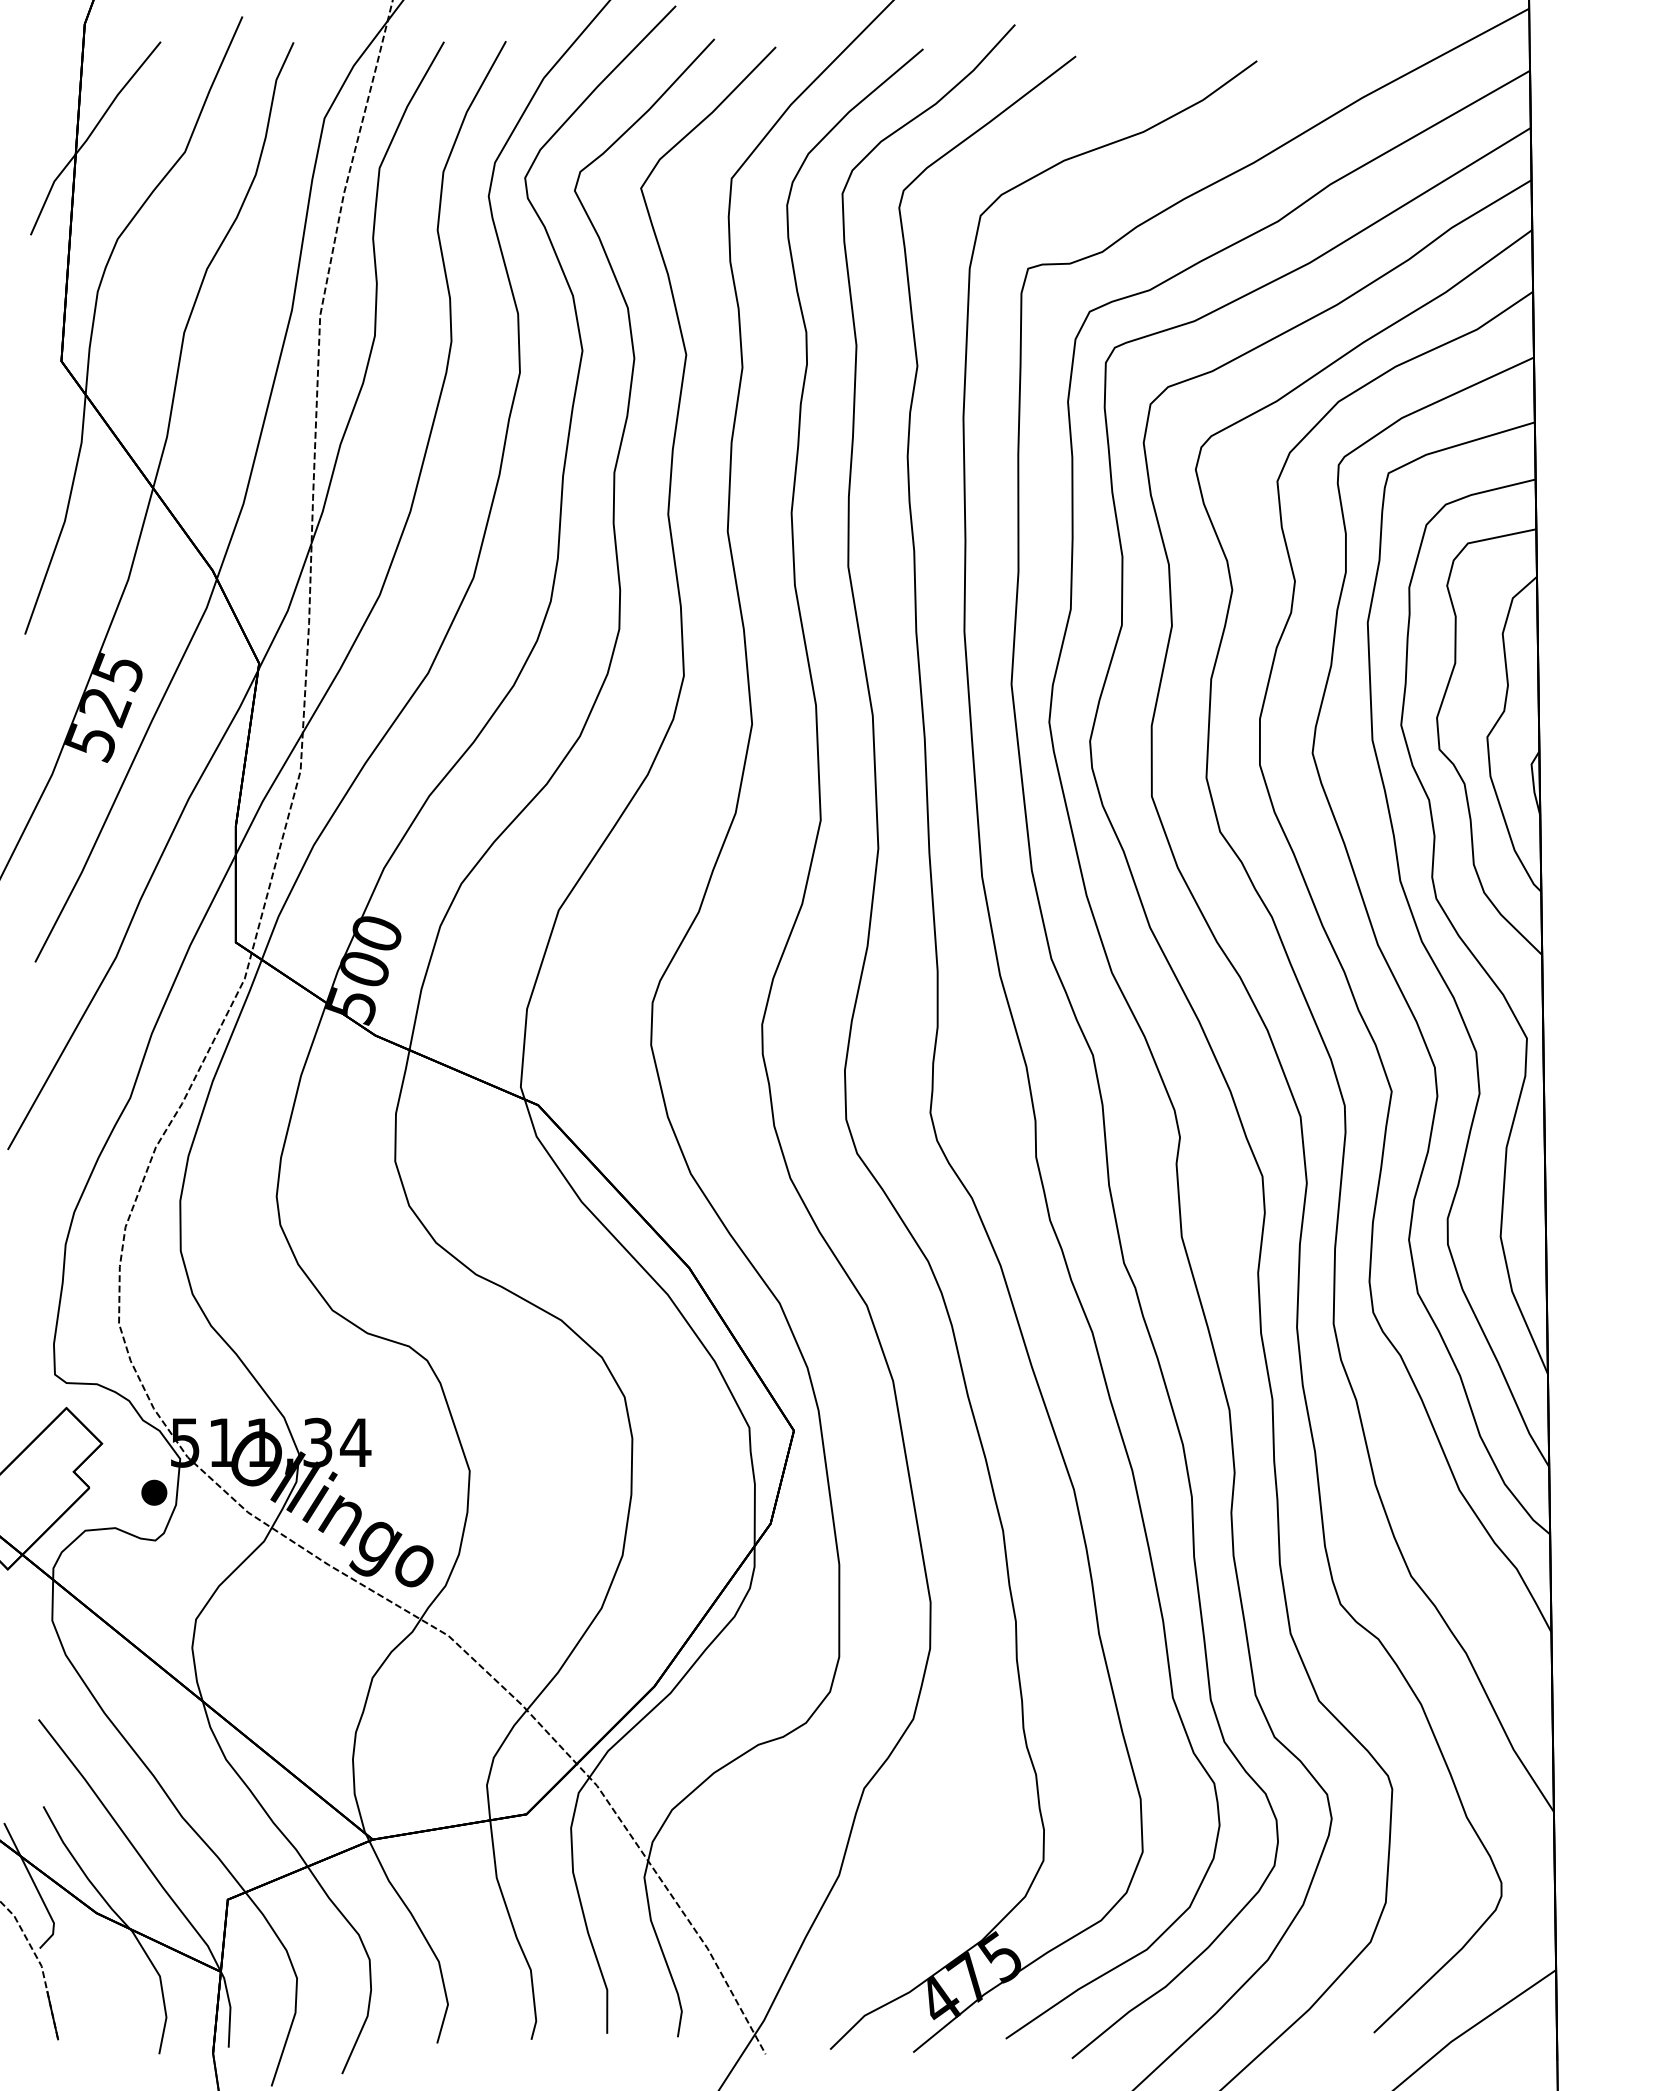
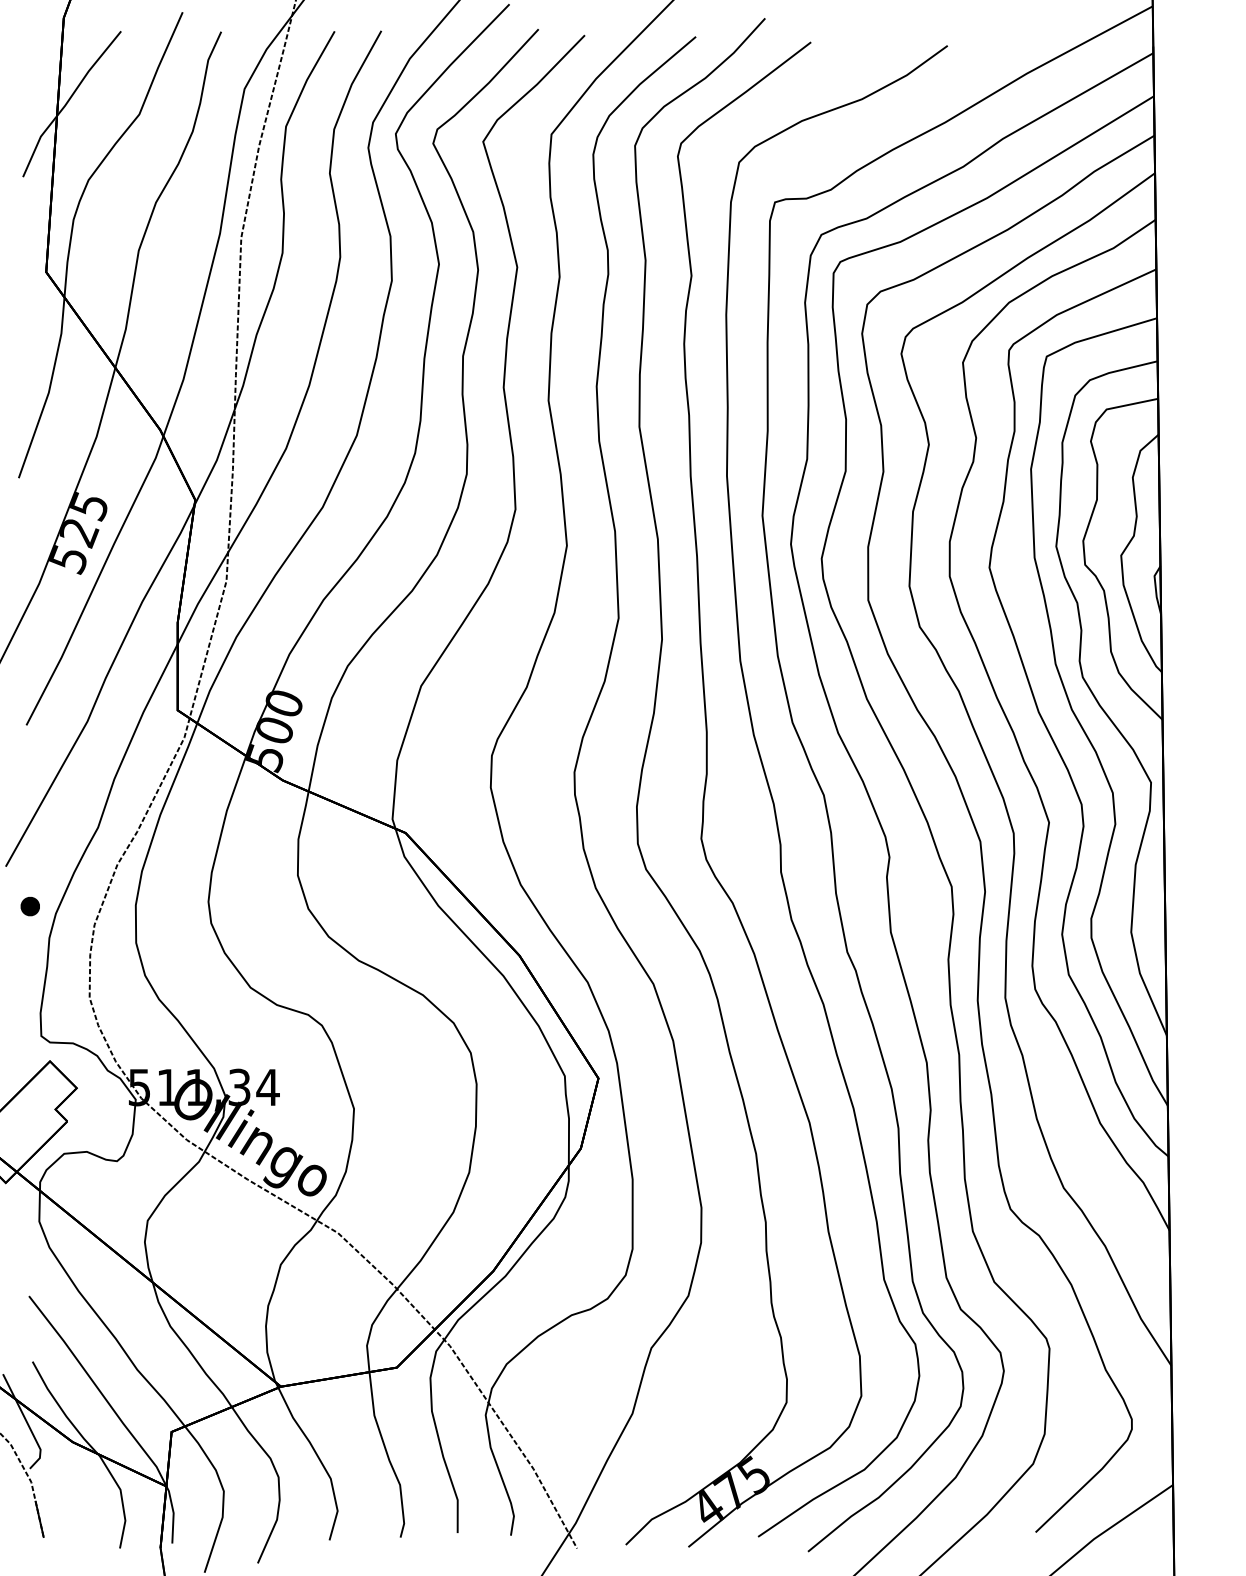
part: (154, 1492) -> (30, 906), moved

